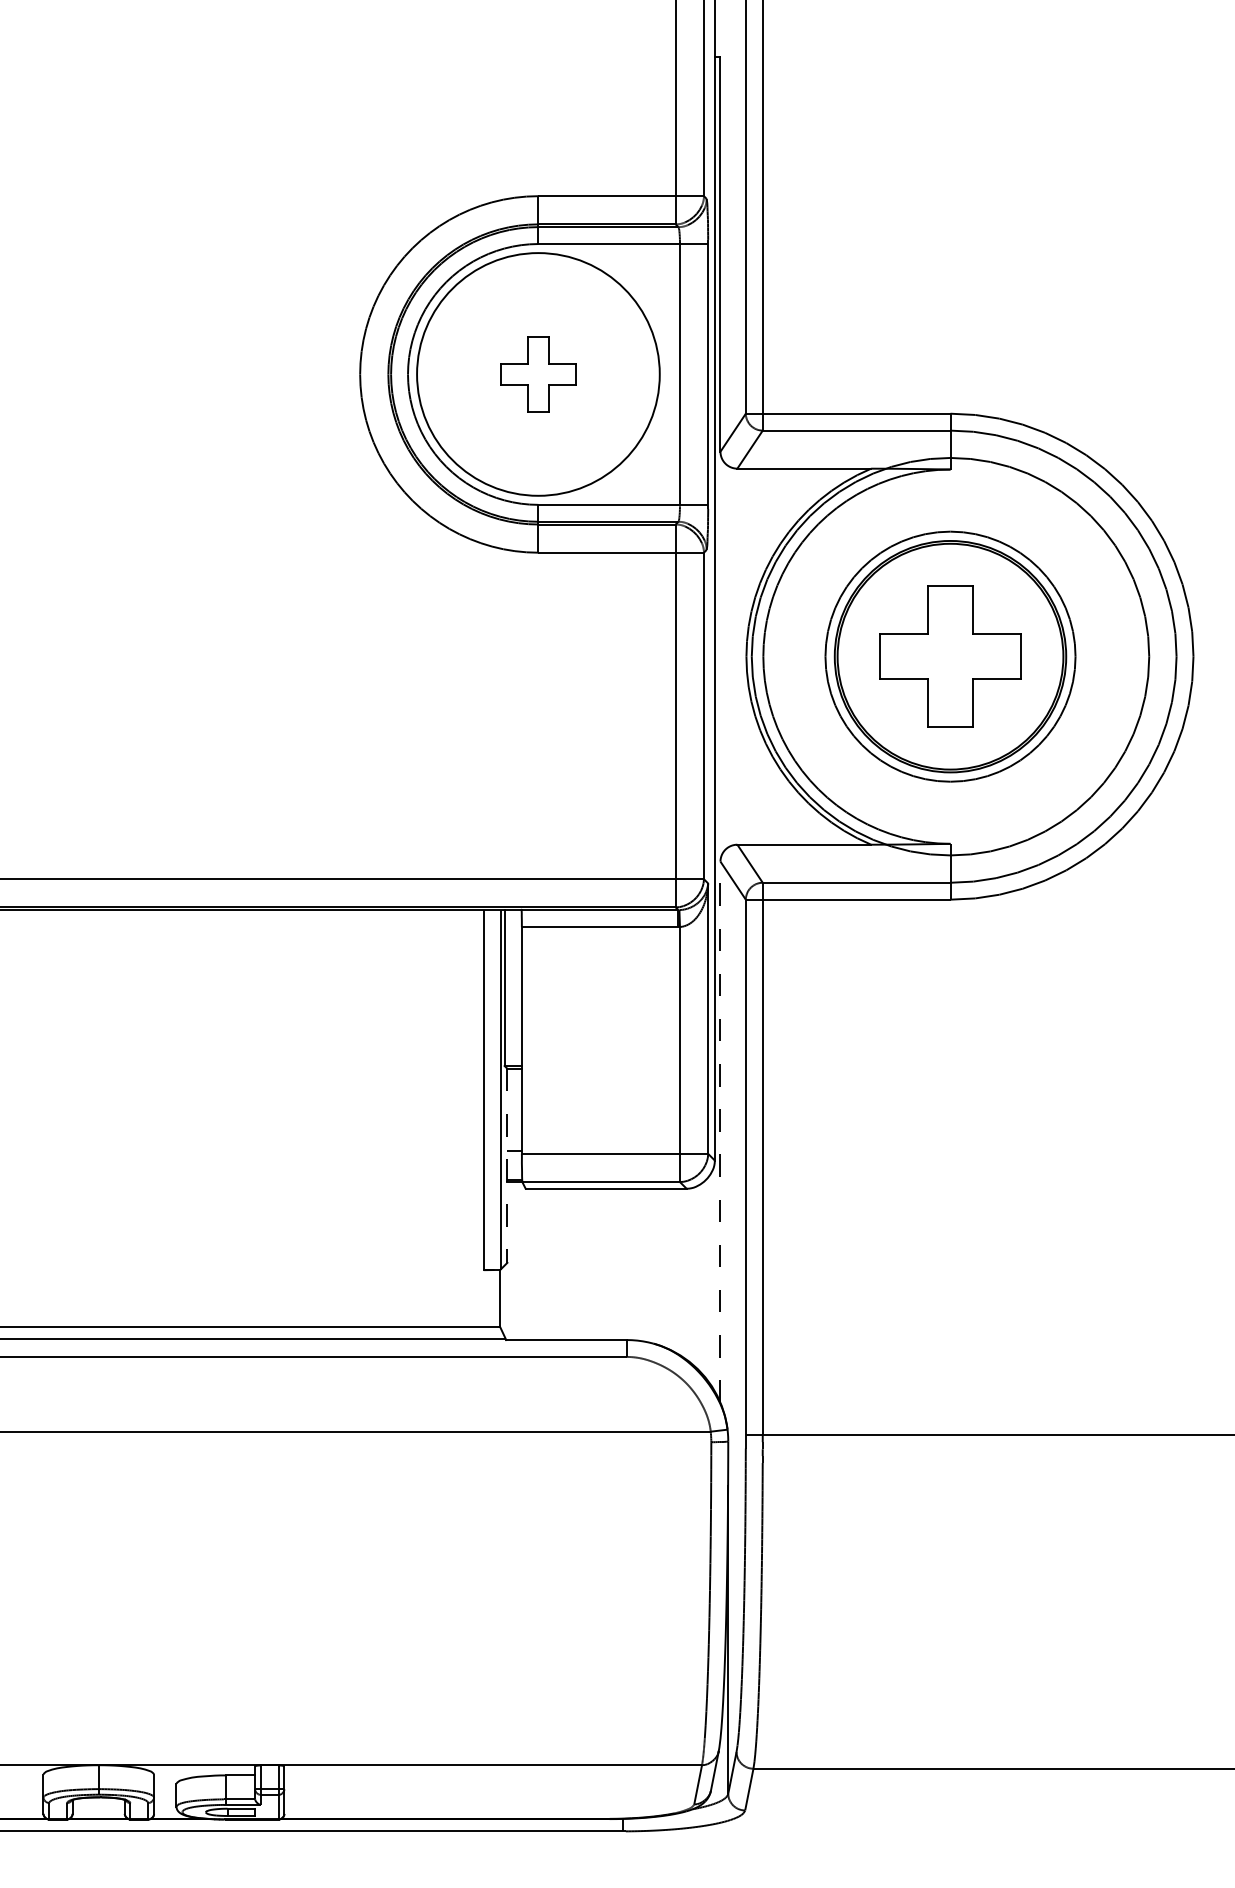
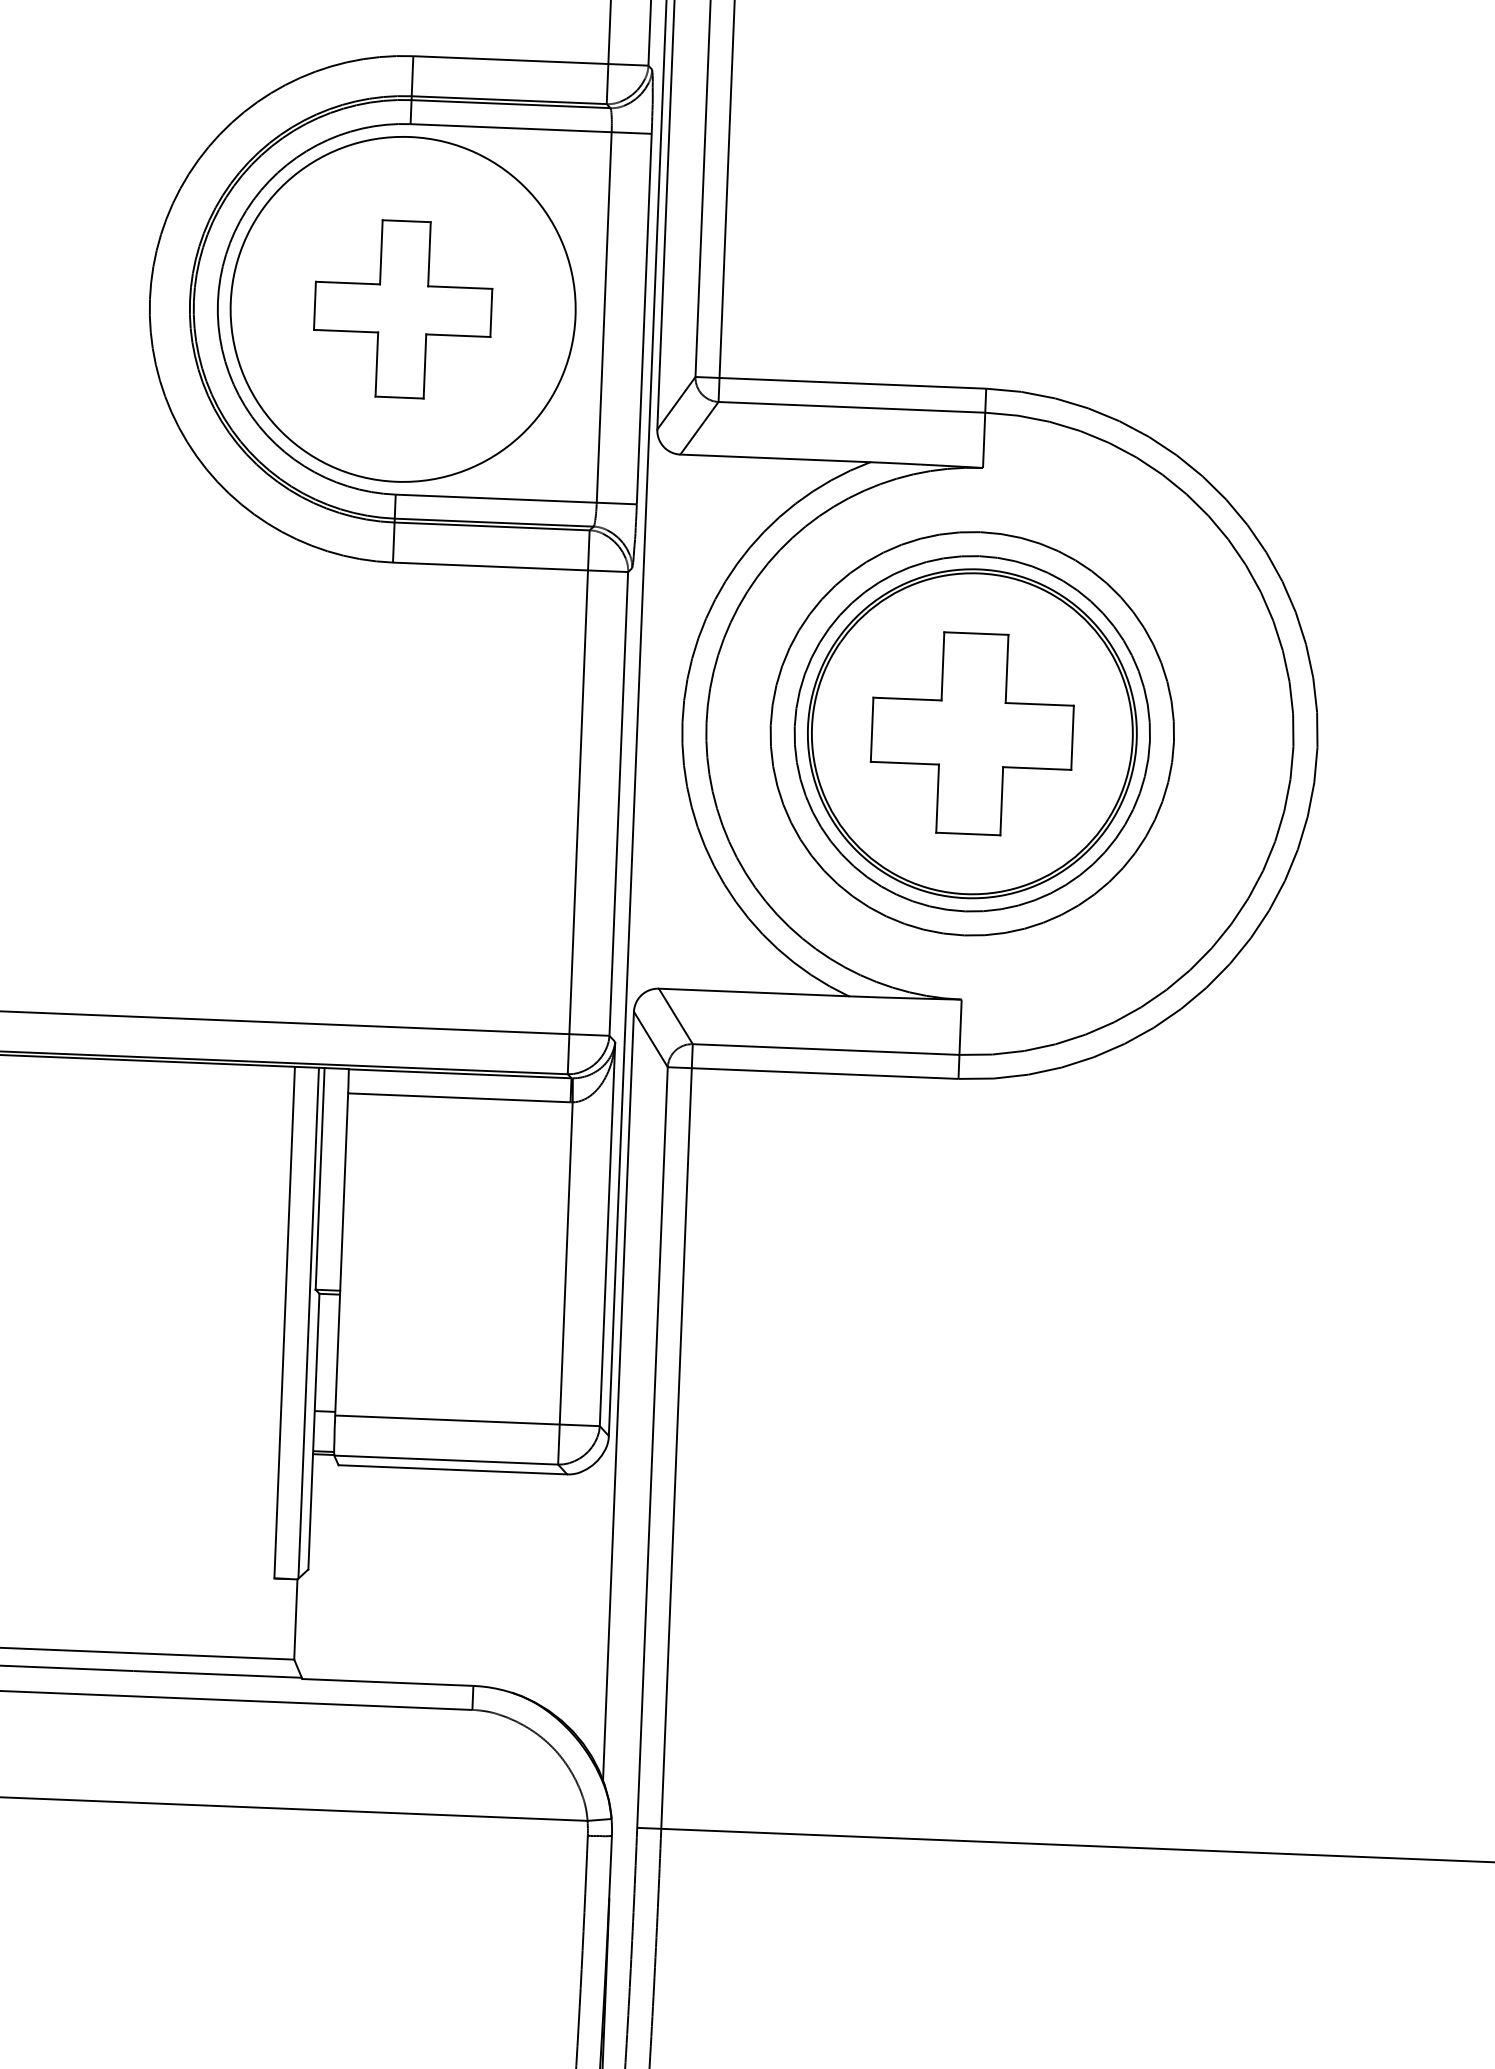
part: (538, 374) -> (403, 309), size x1.67
circle: (950, 656) -> (972, 733), size x0.71
line: (720, 1132) -> (618, 1396), dashed -> solid
line: (507, 1166) -> (314, 1432), dashed -> solid

